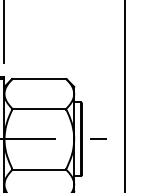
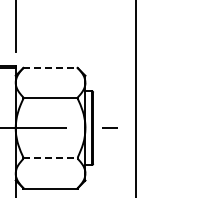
line: (40, 78) -> (51, 67), solid -> dashed
line: (40, 169) -> (51, 158), solid -> dashed

